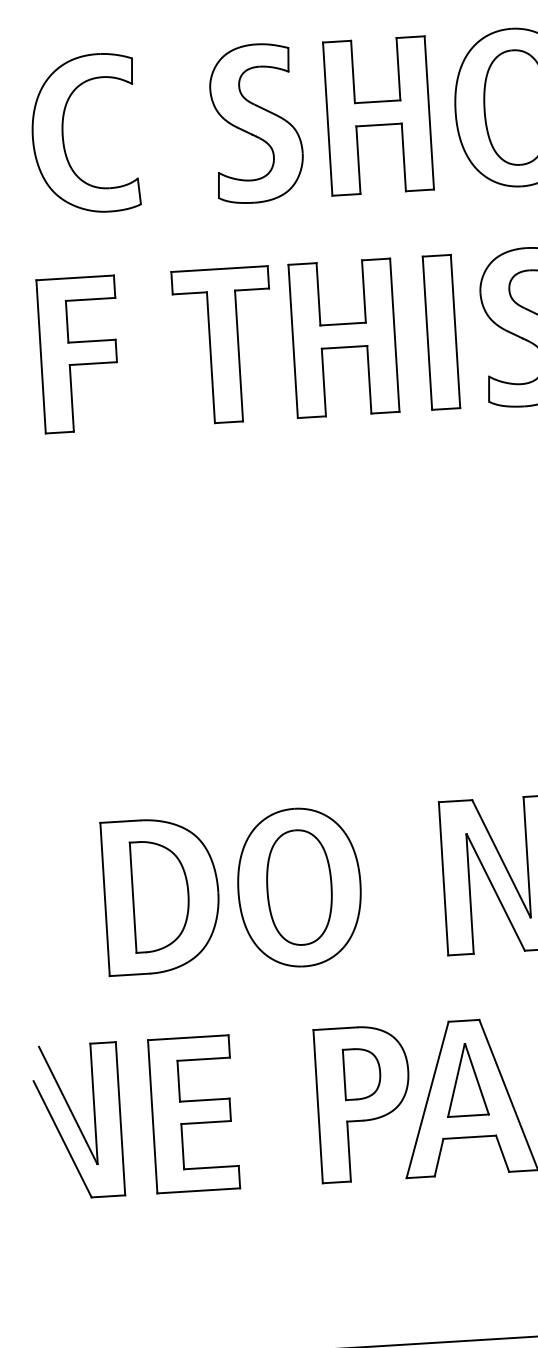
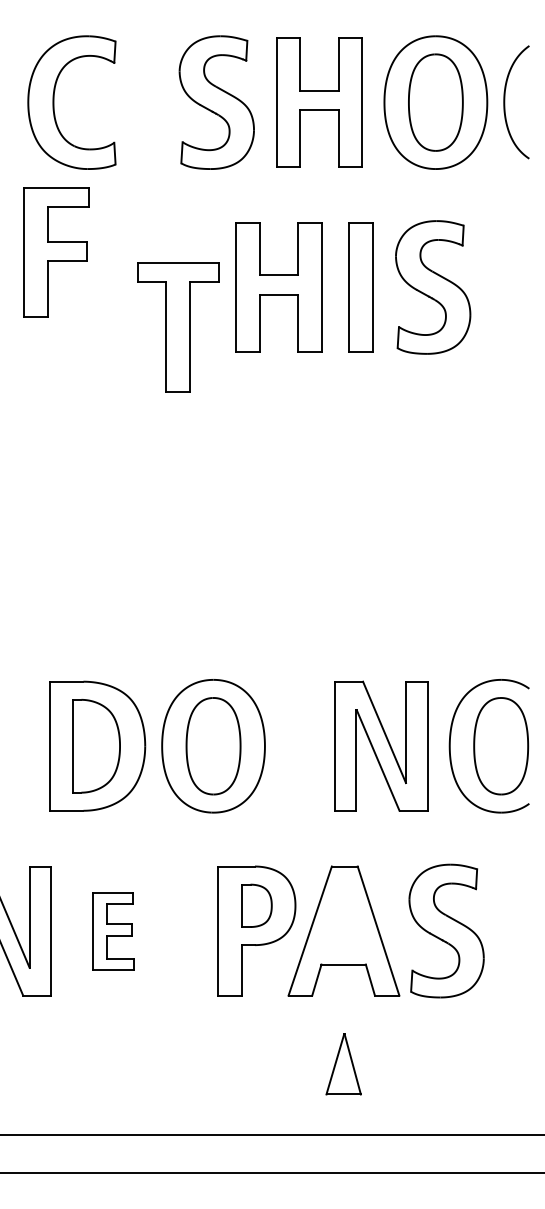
part: (224, 345) -> (178, 327), moved
part: (79, 354) -> (56, 252), moved
part: (466, 1080) -> (343, 1064), moved
part: (194, 1114) -> (113, 931), size x0.6

